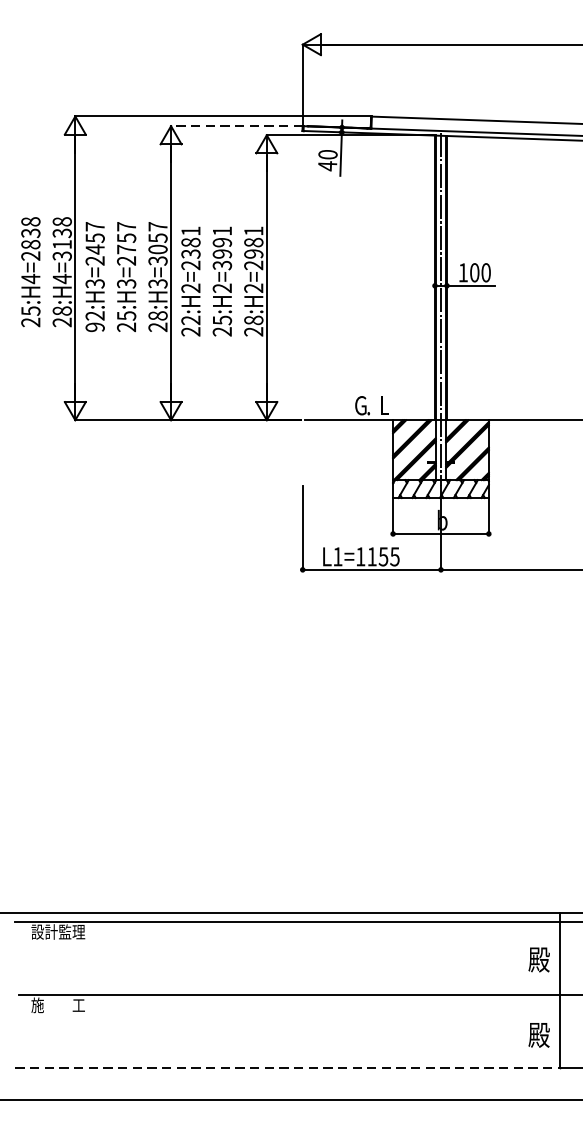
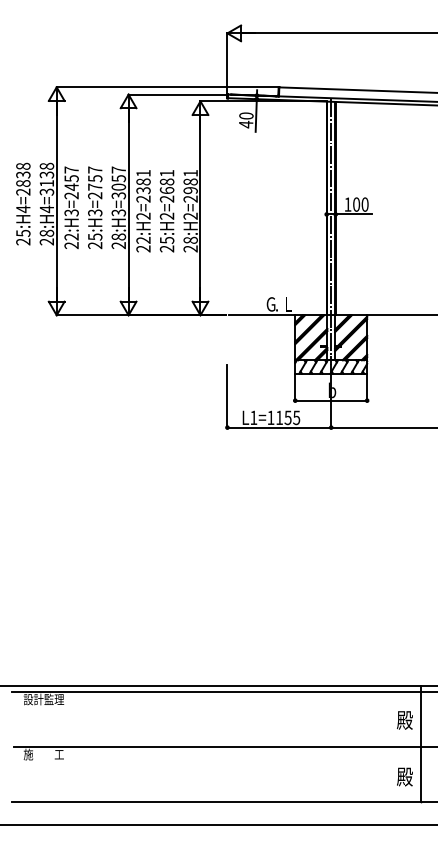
line: (237, 126) -> (178, 94), dashed -> solid
text: (221, 253) -> (166, 190), 25:H2=3991 -> 25:H2=2681
text: (95, 327) -> (71, 245), 92:H3=2457 -> 22:H3=2457
line: (288, 1067) -> (216, 801), dashed -> solid

